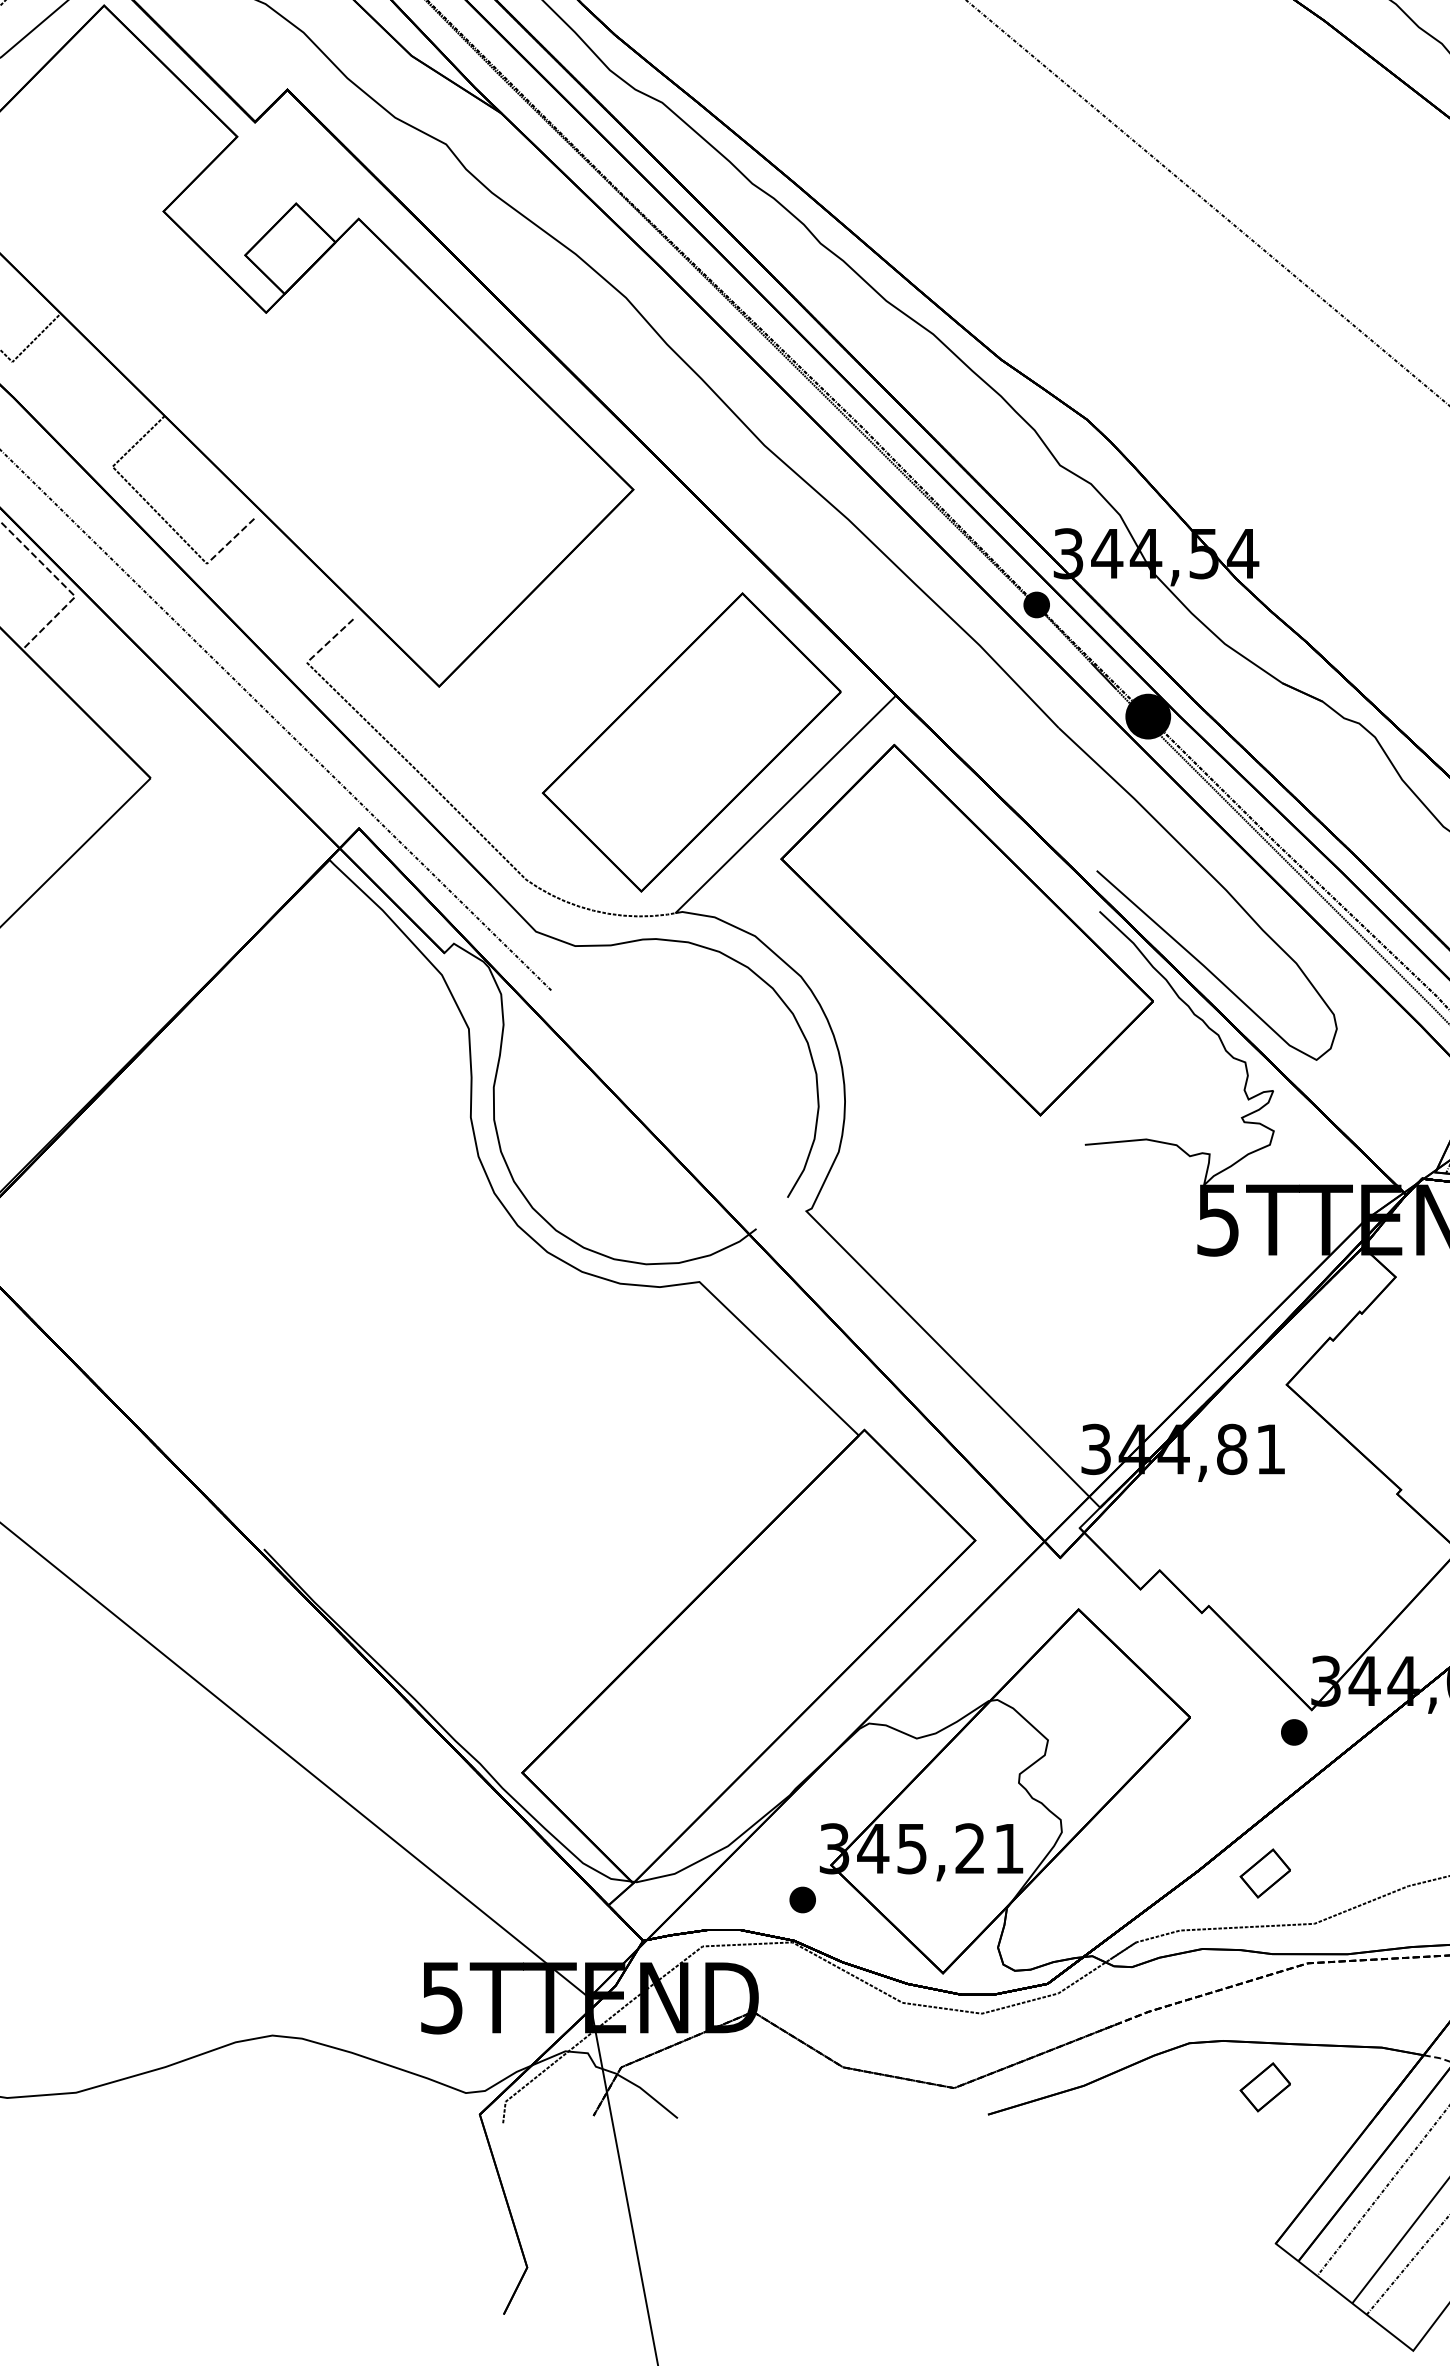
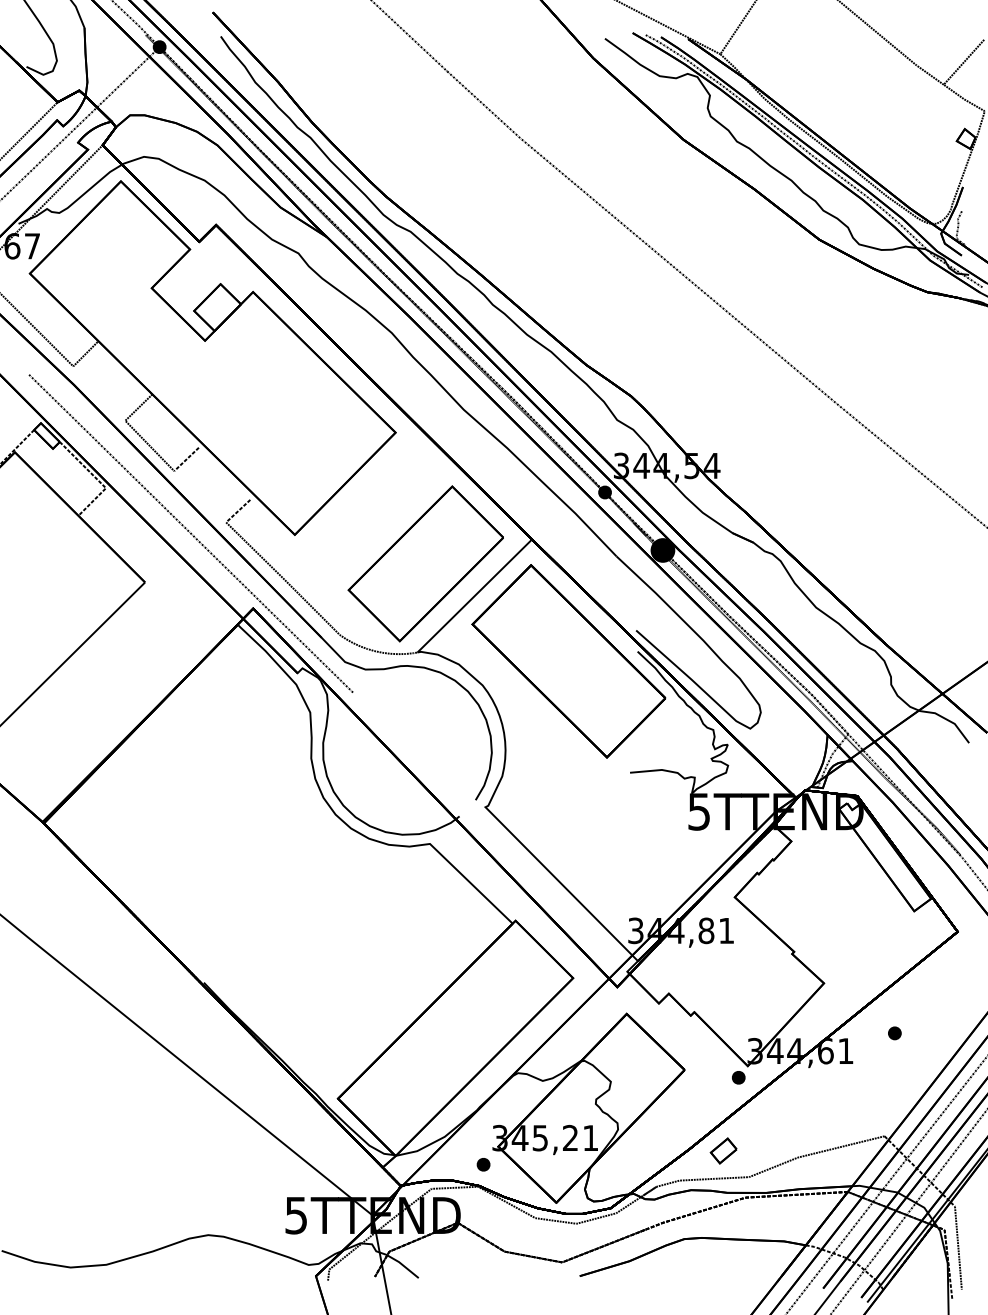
part: (1264, 2086) -> (723, 1261), removed

